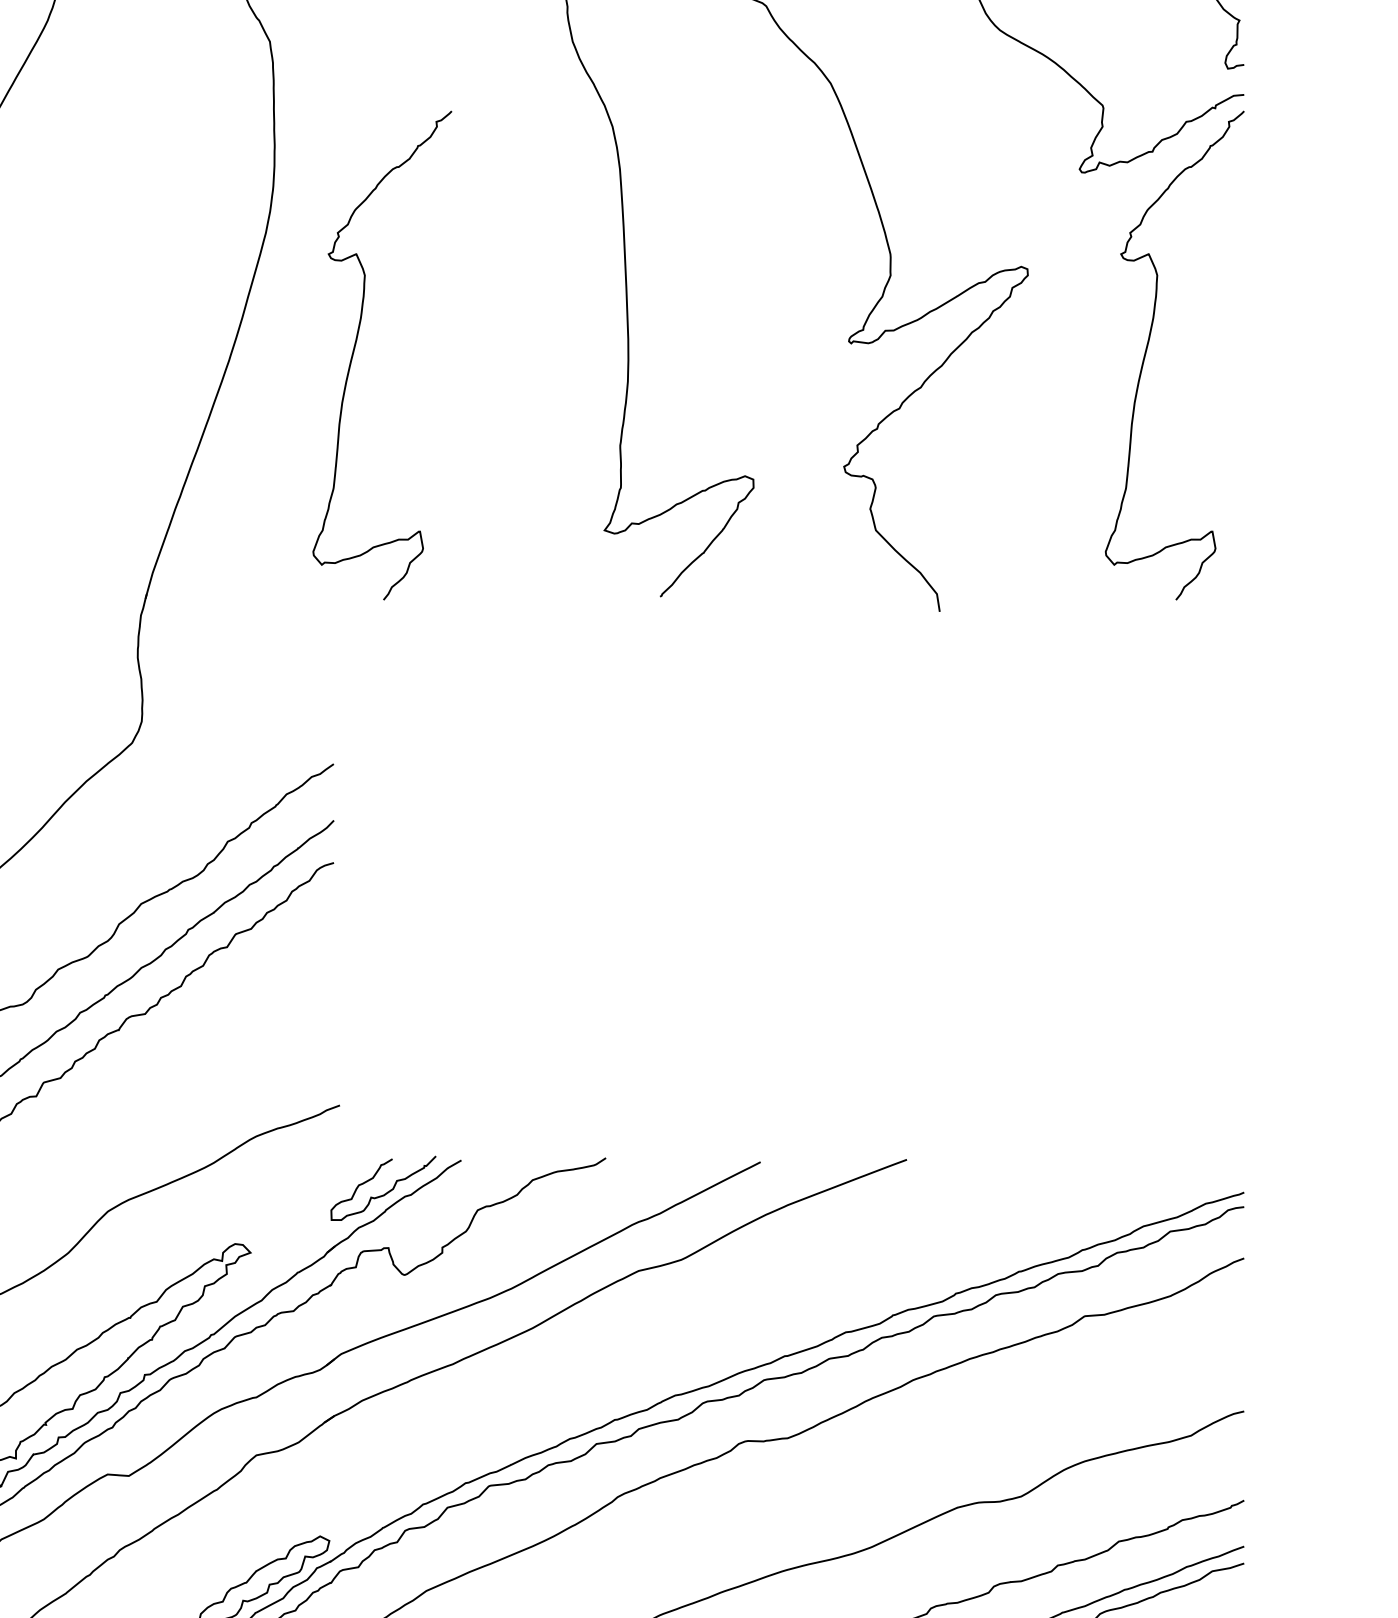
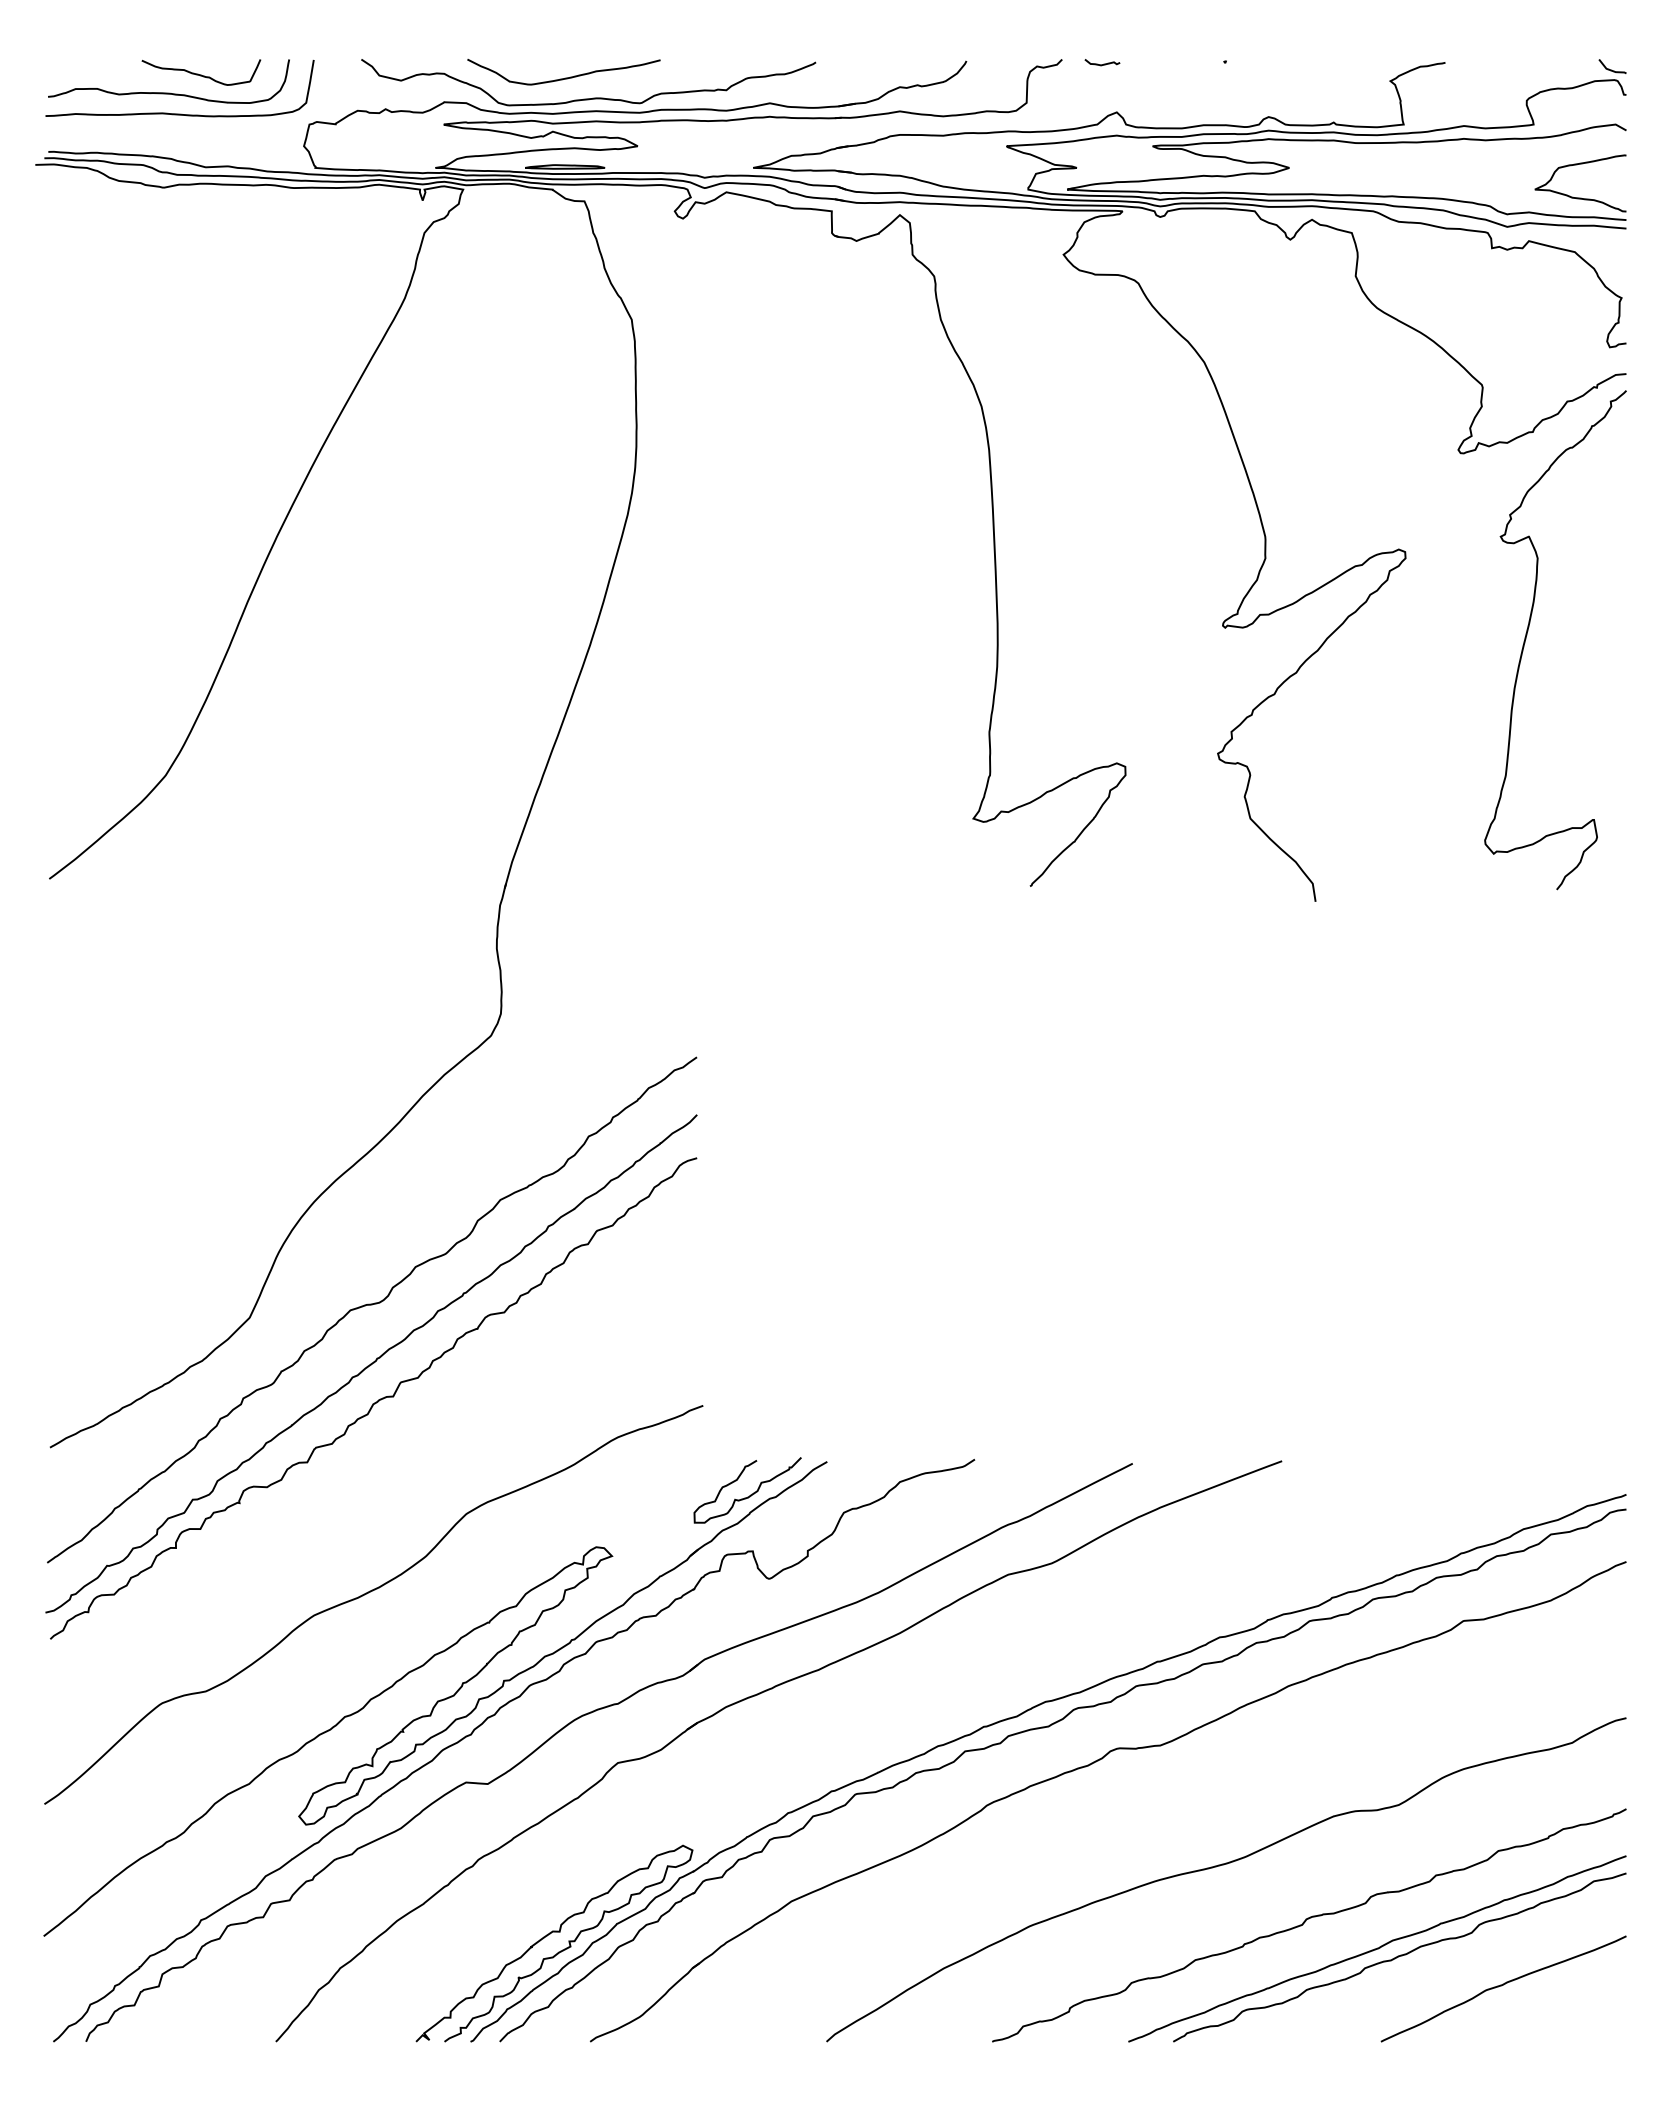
curve: (354, 350) -> (718, 635), removed

